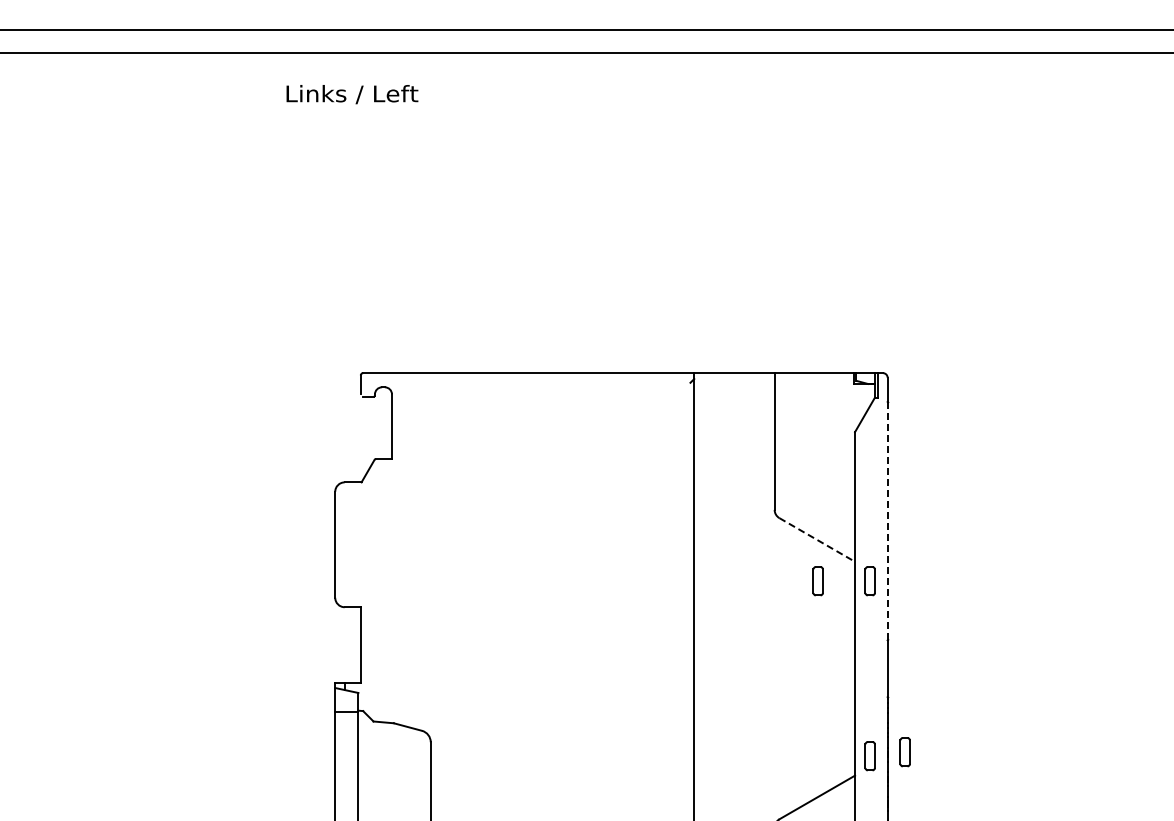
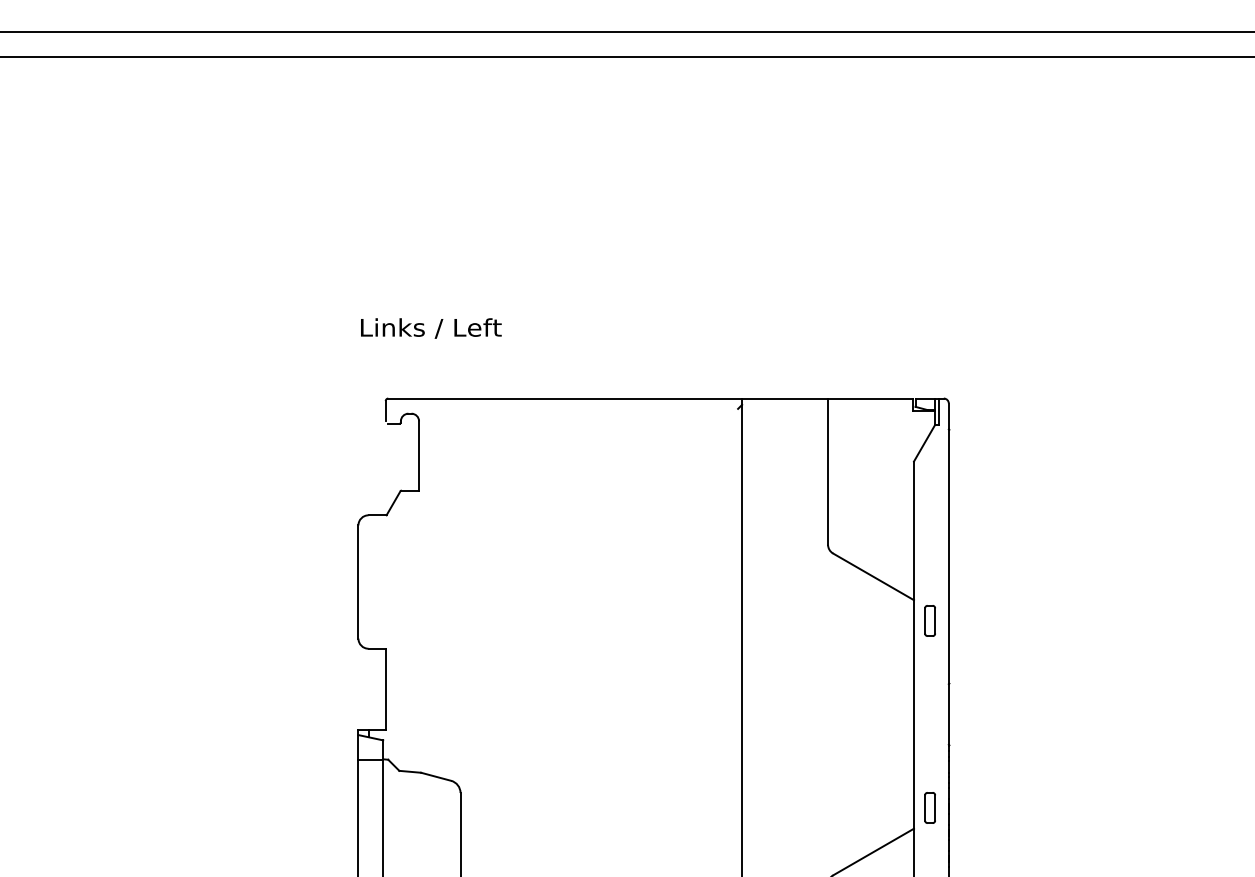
text: (352, 94) -> (431, 328), moved
line: (888, 521) -> (949, 557), dashed -> solid
line: (817, 539) -> (873, 576), dashed -> solid
part: (817, 581) -> (873, 621), removed
part: (904, 752) -> (966, 803), removed

